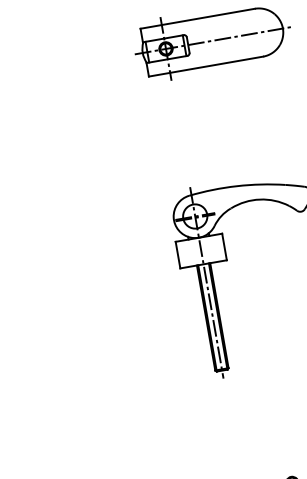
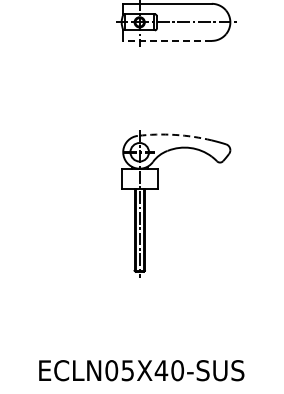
line: (205, 66) -> (167, 40), solid -> dashed
arc: (237, 185) -> (175, 134), solid -> dashed

